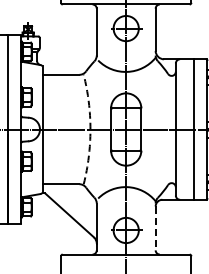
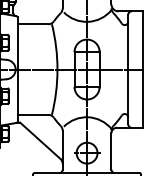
arc: (90, 129) -> (57, 69), dashed -> solid
line: (155, 228) -> (111, 151), dashed -> solid

